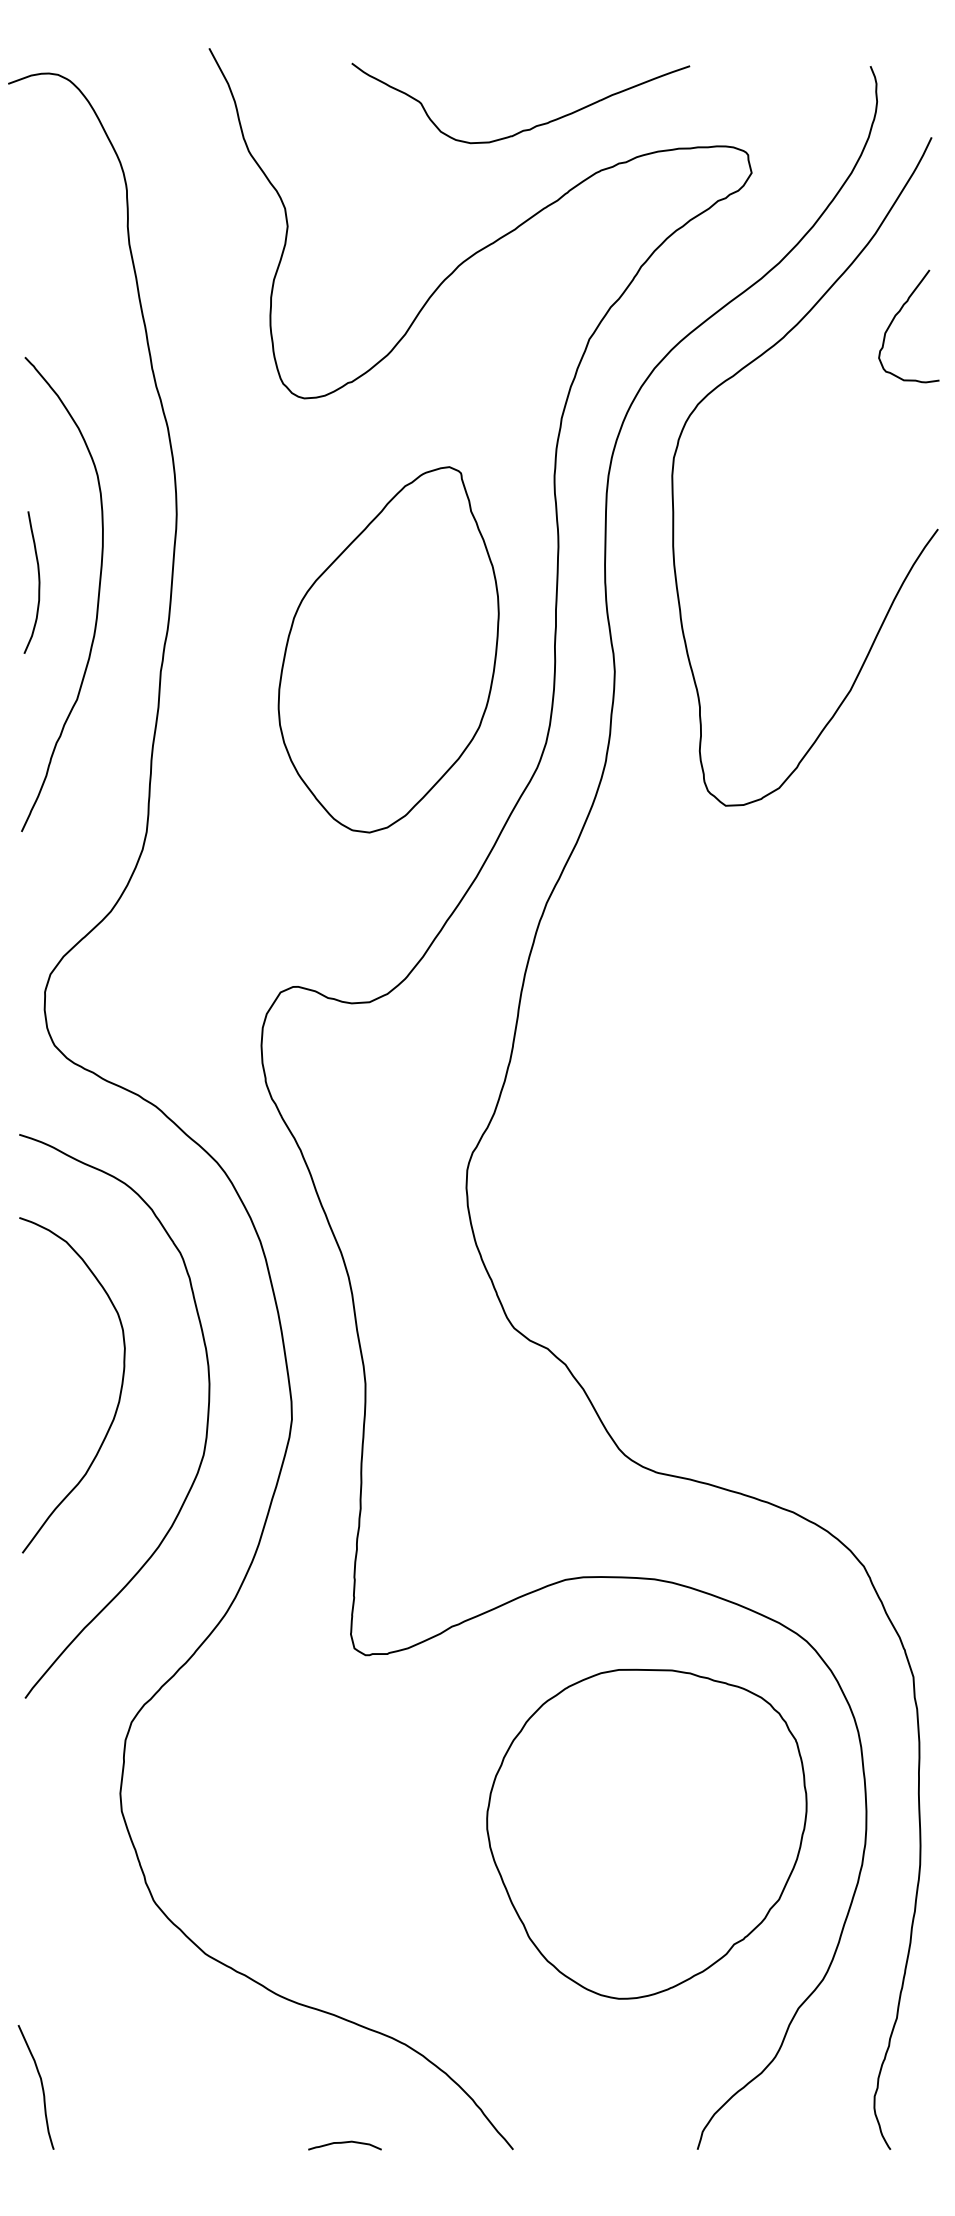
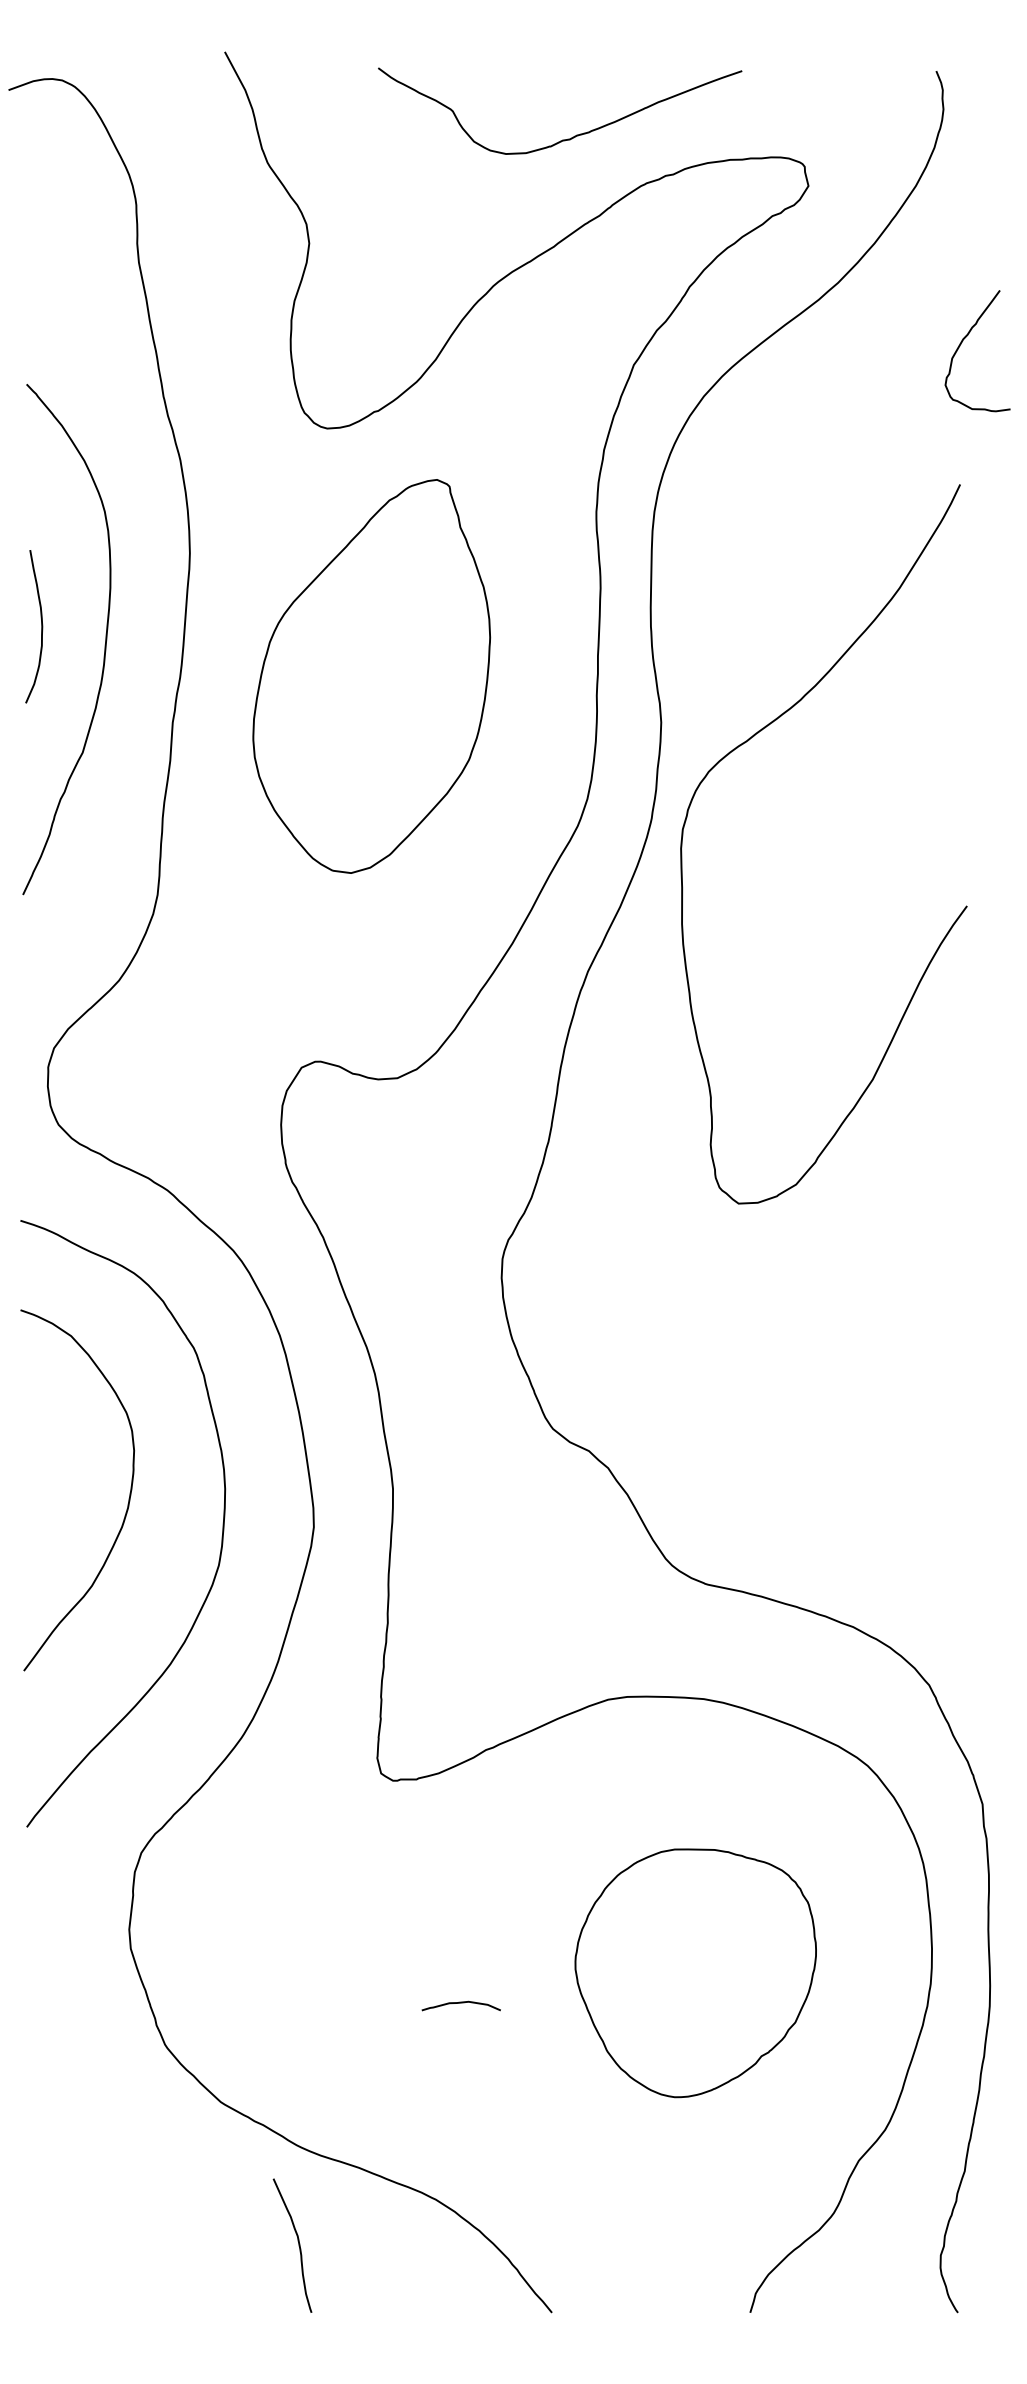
curve: (734, 376) -> (748, 741), moved
part: (388, 649) -> (371, 676), moved
part: (646, 1833) -> (695, 1972), size x0.7
curve: (41, 2087) -> (298, 2245), moved
curve: (344, 2143) -> (460, 2003), moved

